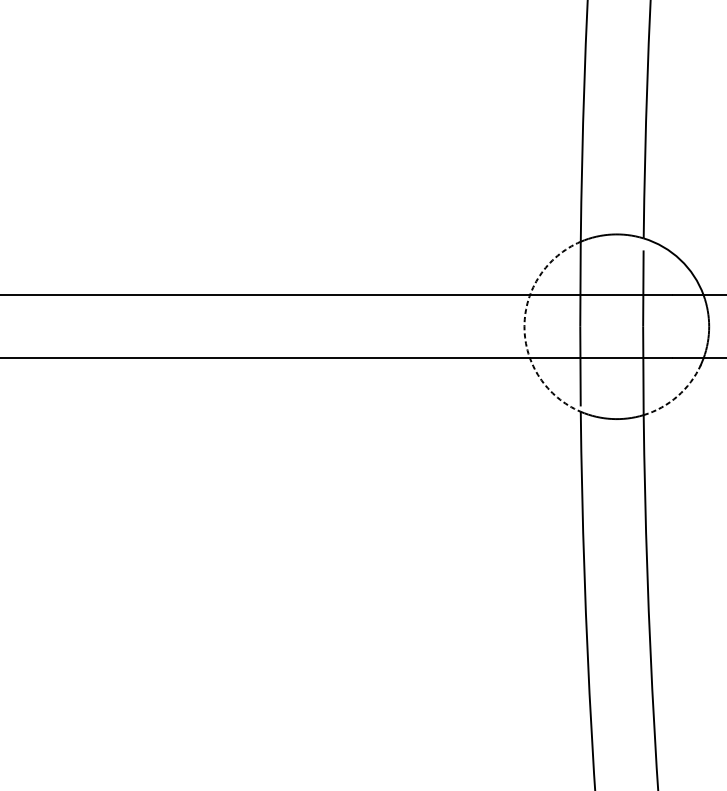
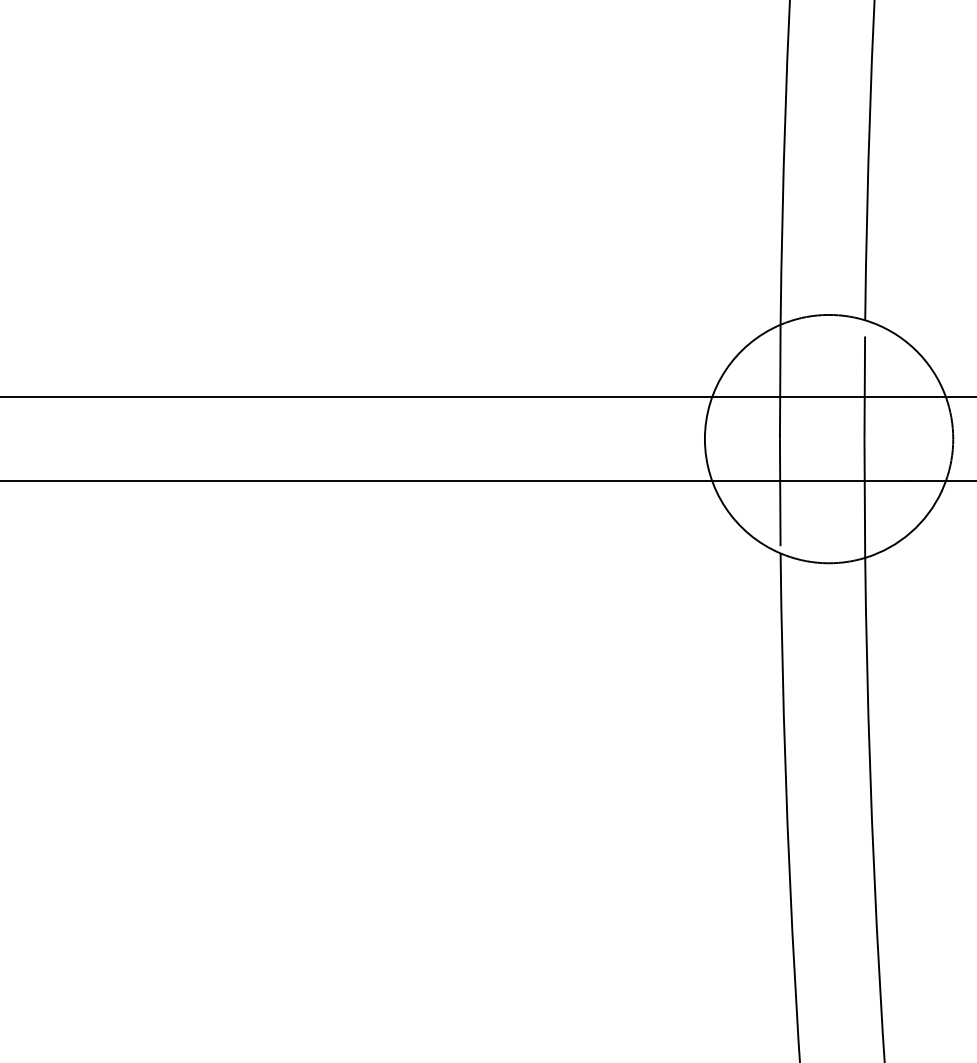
arc: (524, 327) -> (704, 439), dashed -> solid
arc: (677, 396) -> (910, 532), dashed -> solid

